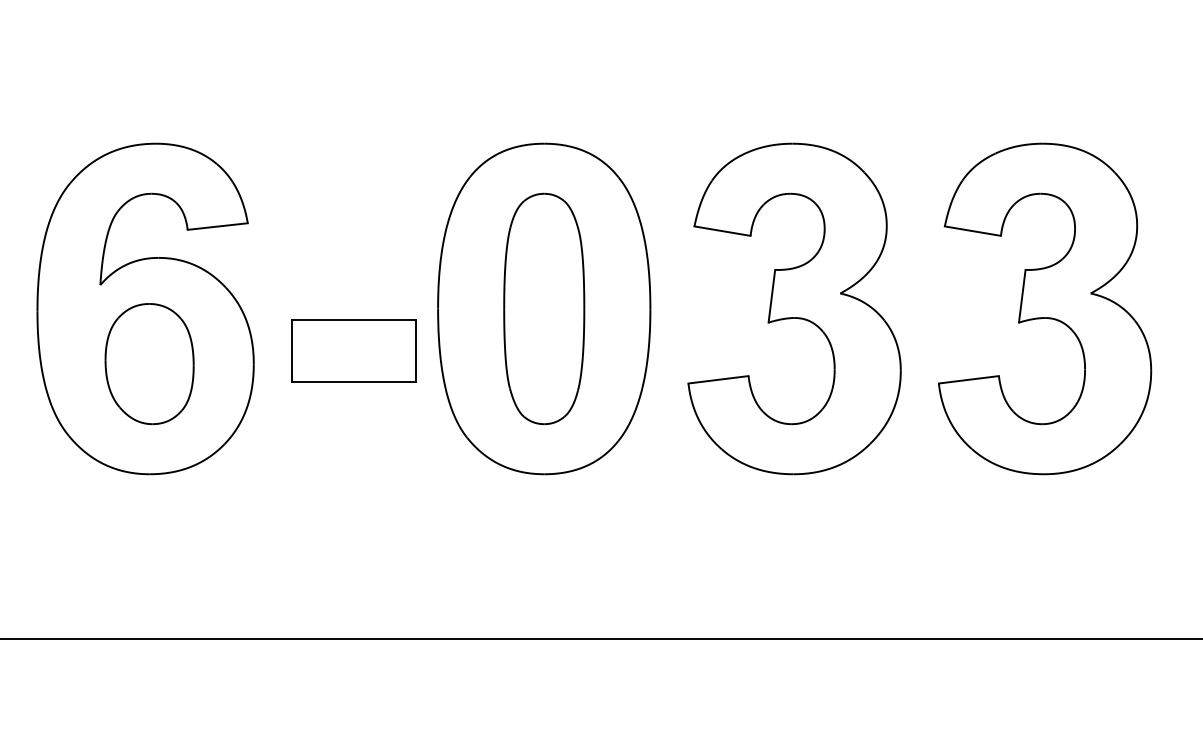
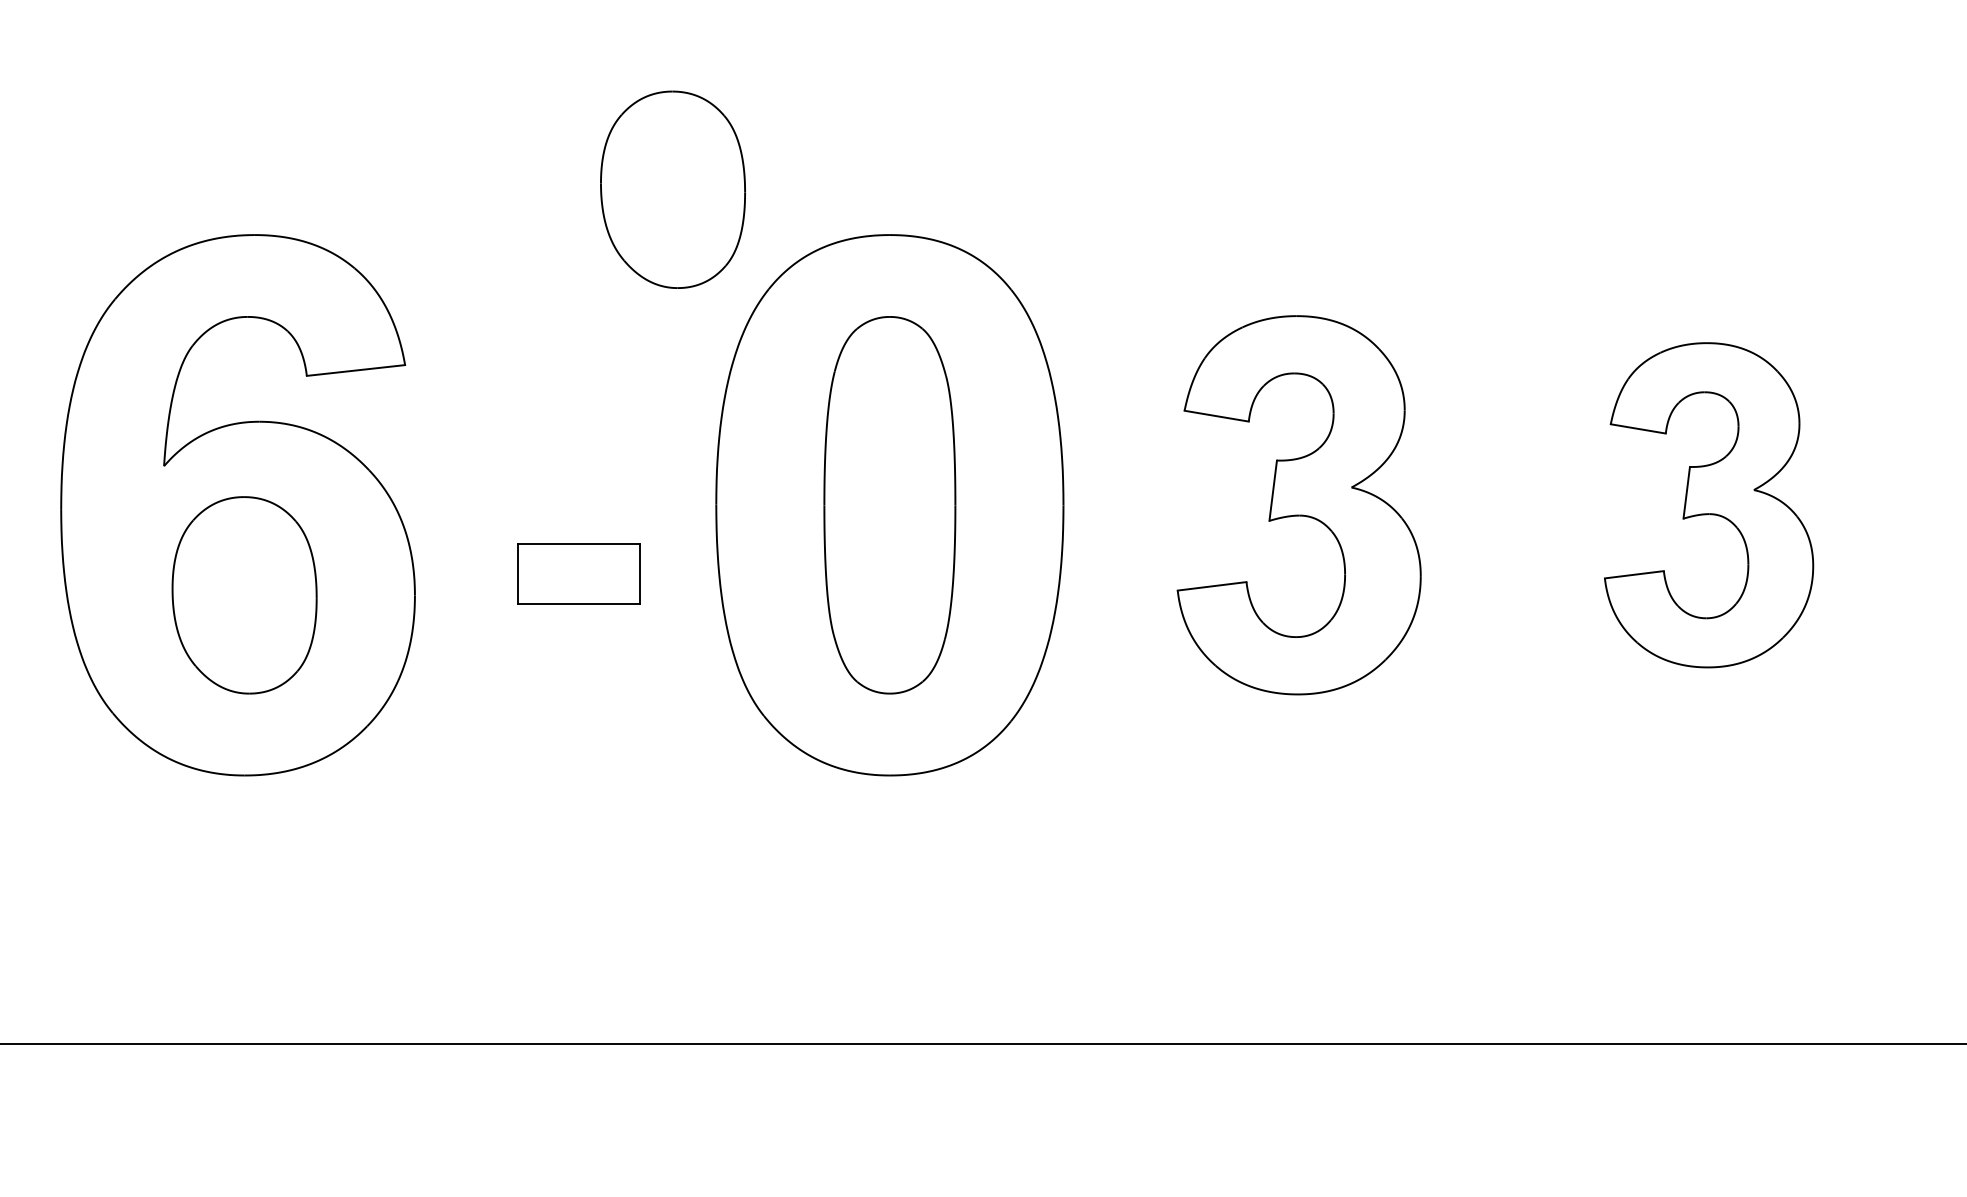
part: (411, 116) -> (672, 190), added
part: (794, 308) -> (1299, 504), size x0.7
part: (1045, 308) -> (1709, 504), size x0.6
part: (353, 350) -> (577, 573), size x0.6

